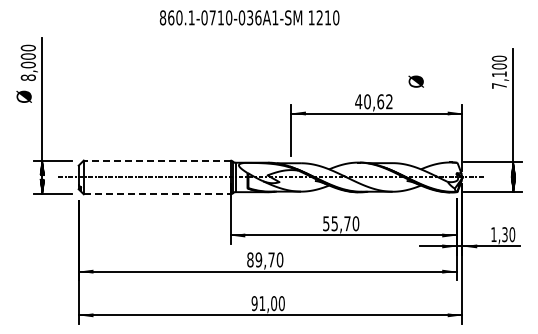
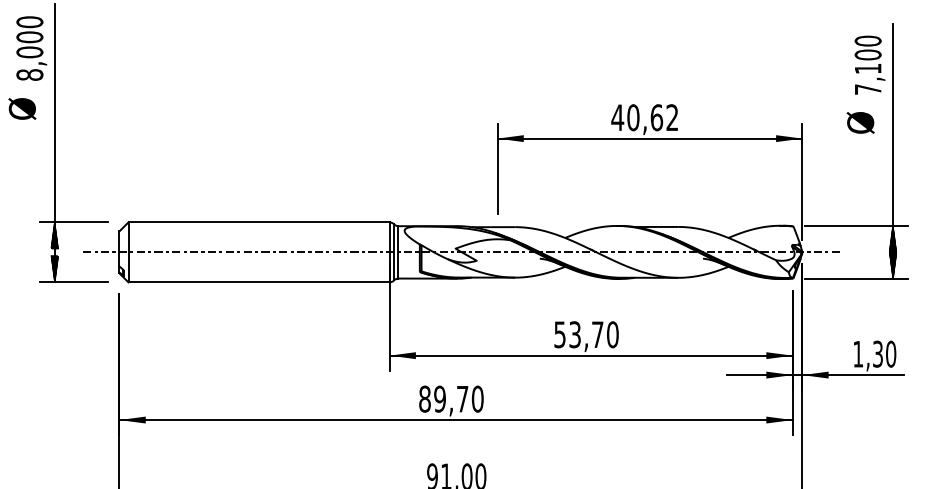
text: (415, 81) -> (859, 122), moved
line: (156, 160) -> (257, 222), dashed -> solid
line: (157, 194) -> (259, 282), dashed -> solid
text: (334, 223) -> (574, 334), 55,70 -> 53,70

